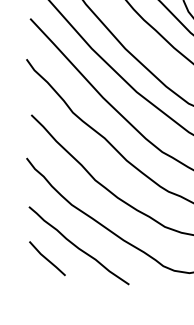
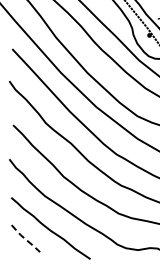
line: (46, 259) -> (25, 239), solid -> dashed

